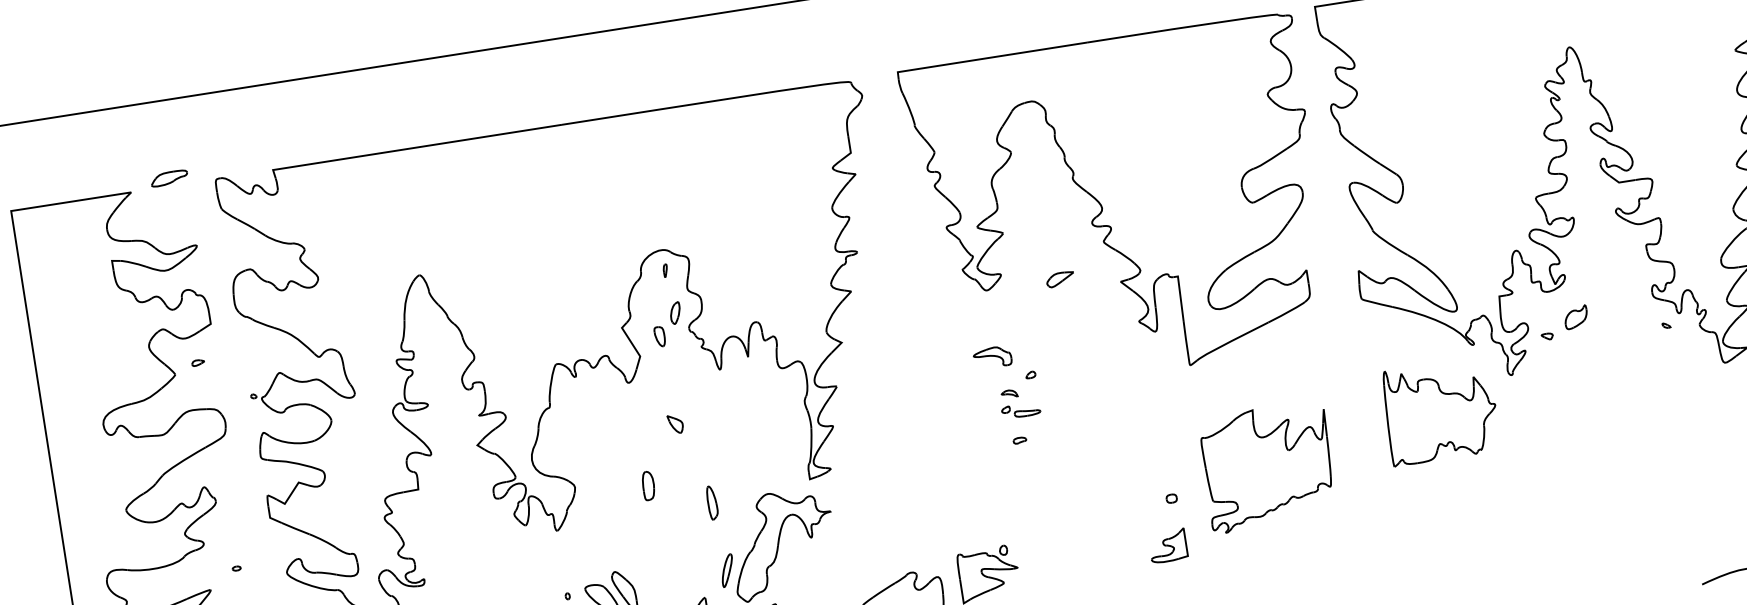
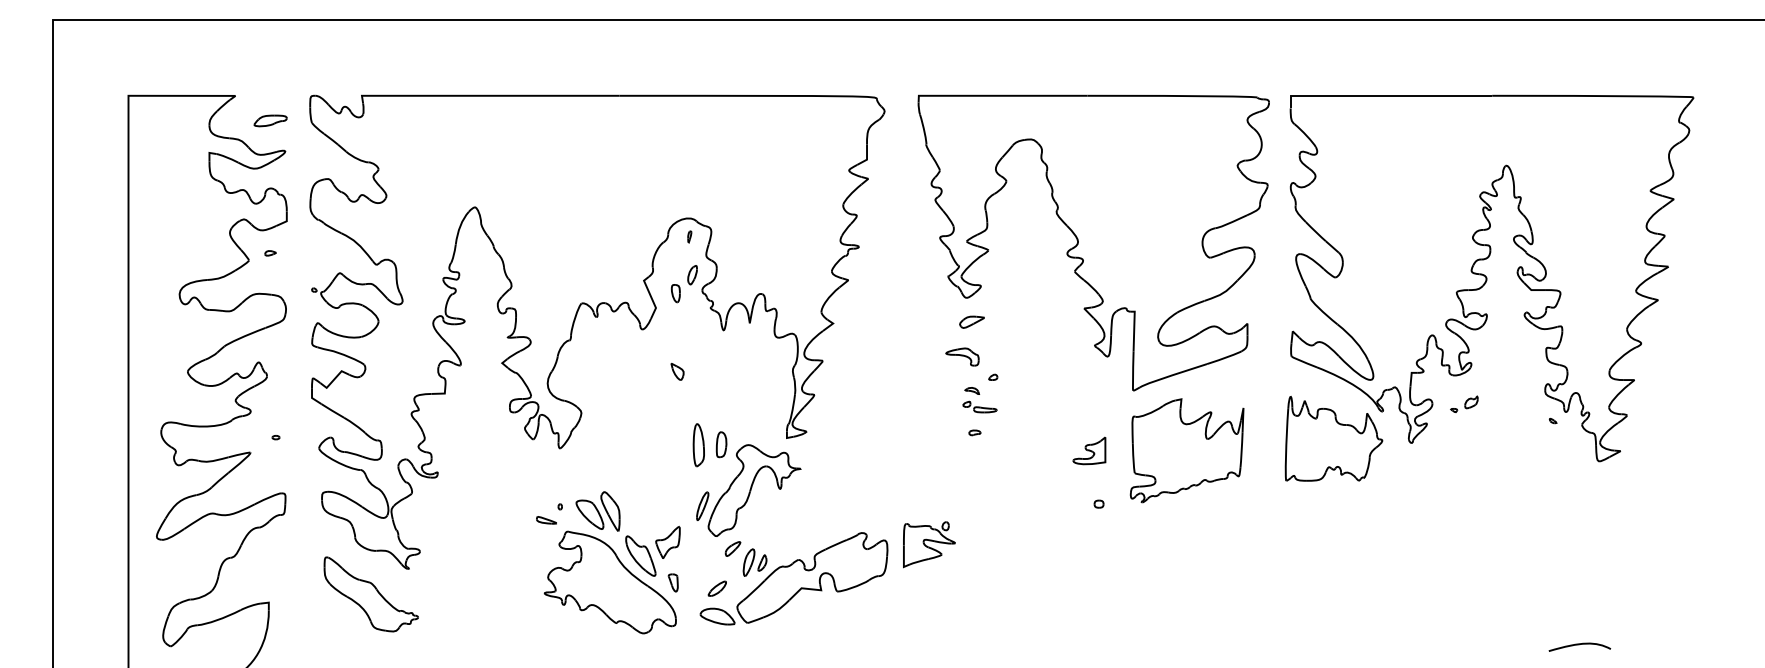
part: (169, 177) -> (270, 120), moved
part: (1059, 278) -> (971, 321), moved
part: (1564, 321) -> (1464, 403), size x0.62
part: (1440, 411) -> (1333, 438), moved
part: (1267, 466) -> (1186, 450), moved
part: (648, 485) -> (721, 444), moved
part: (712, 503) -> (698, 445), size x1.43
part: (1168, 545) -> (1089, 450), moved

